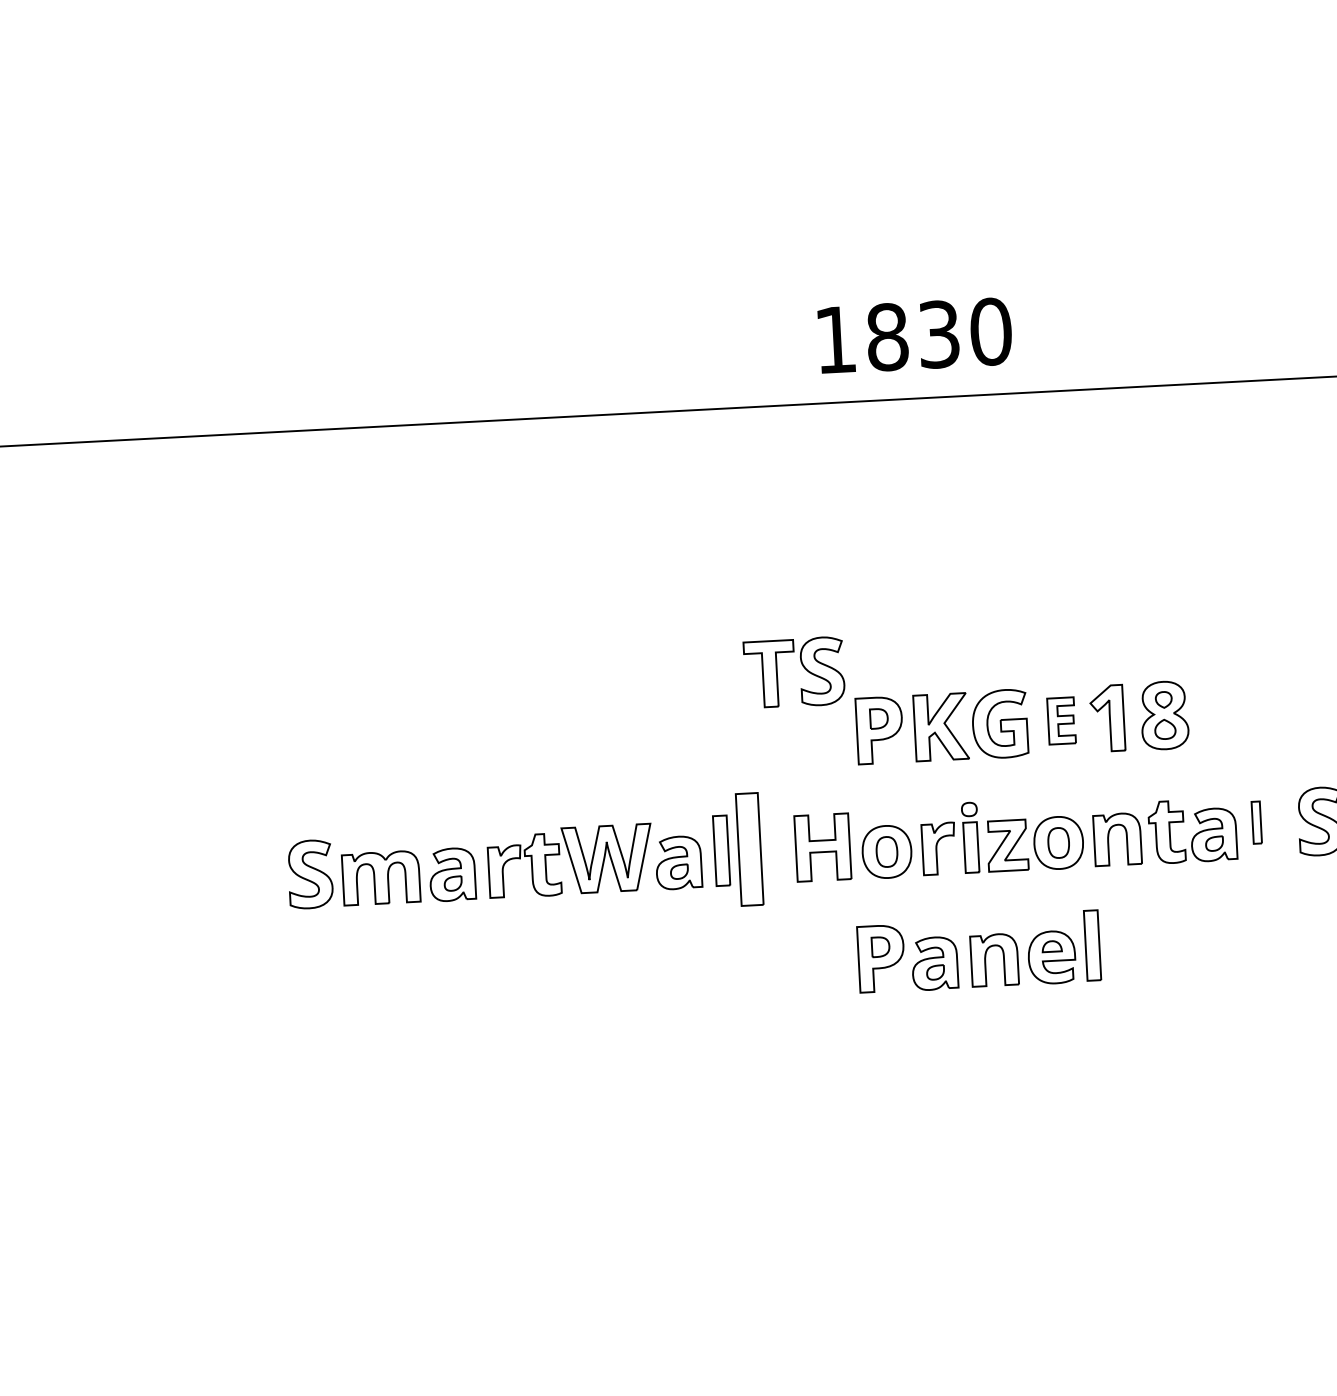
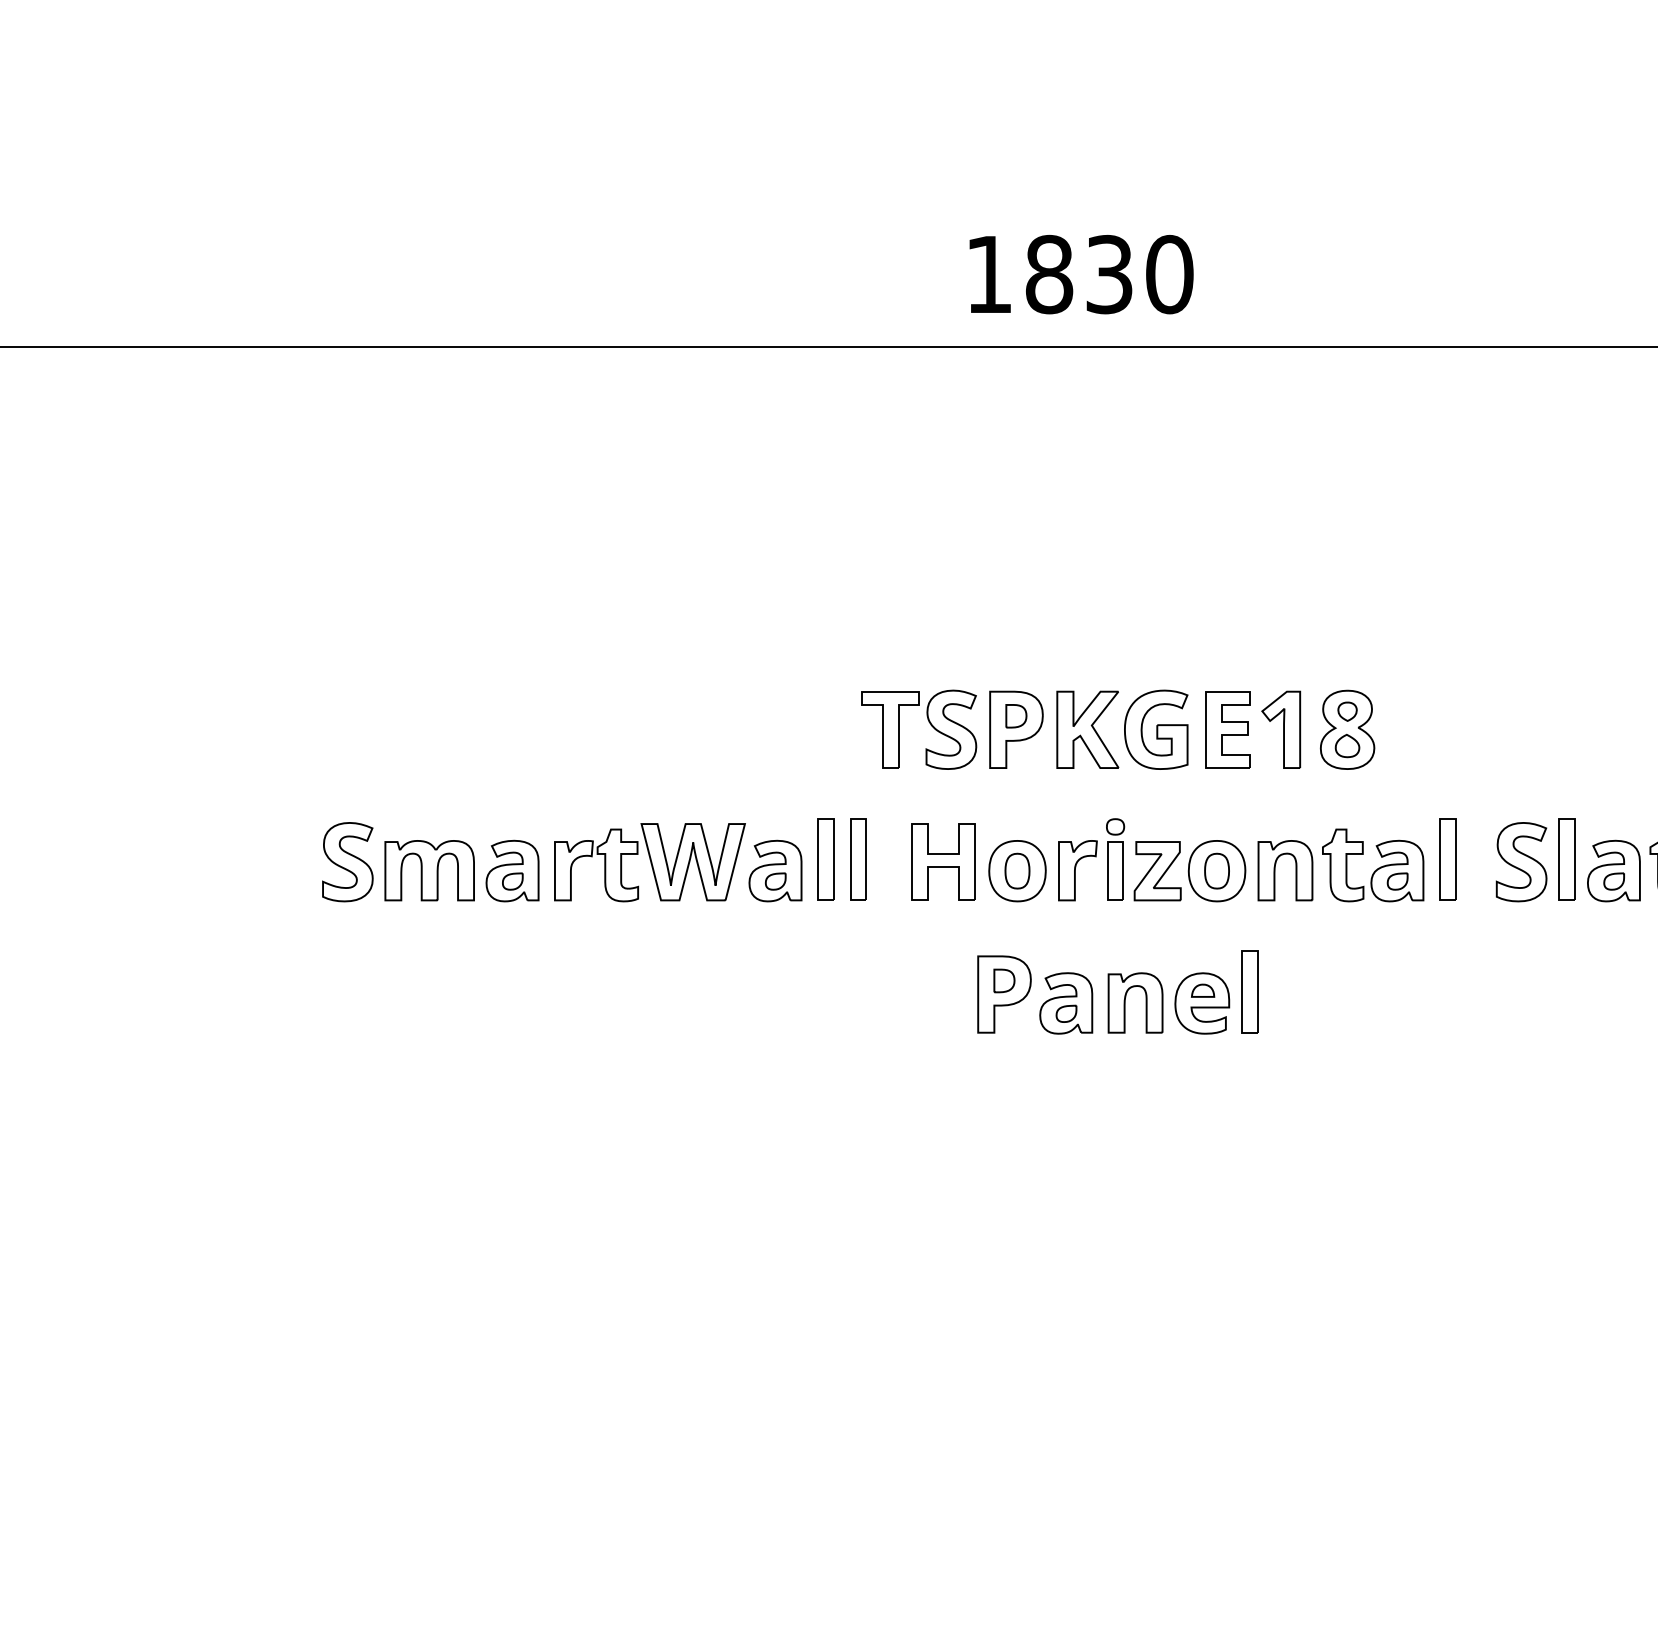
part: (802, 666) -> (928, 722), moved
part: (1061, 720) -> (1227, 729), size x1.43
part: (1256, 822) -> (1447, 859), size x1.67
part: (749, 849) -> (858, 859), size x0.62

